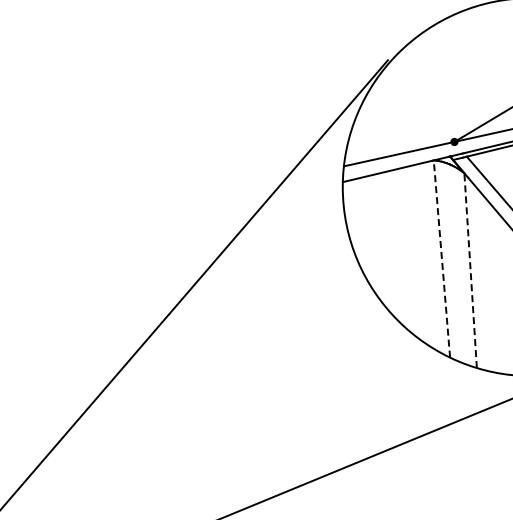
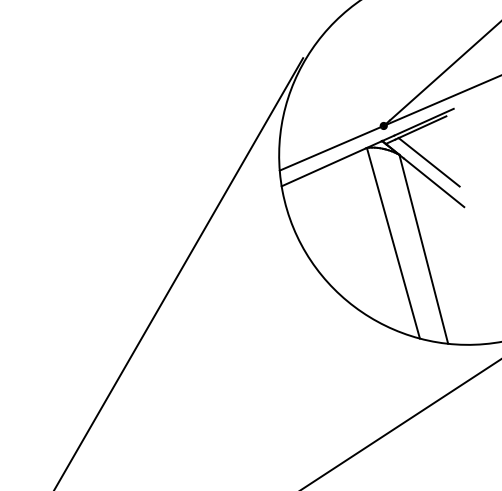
line: (441, 259) -> (393, 243), dashed -> solid
line: (470, 270) -> (423, 249), dashed -> solid

